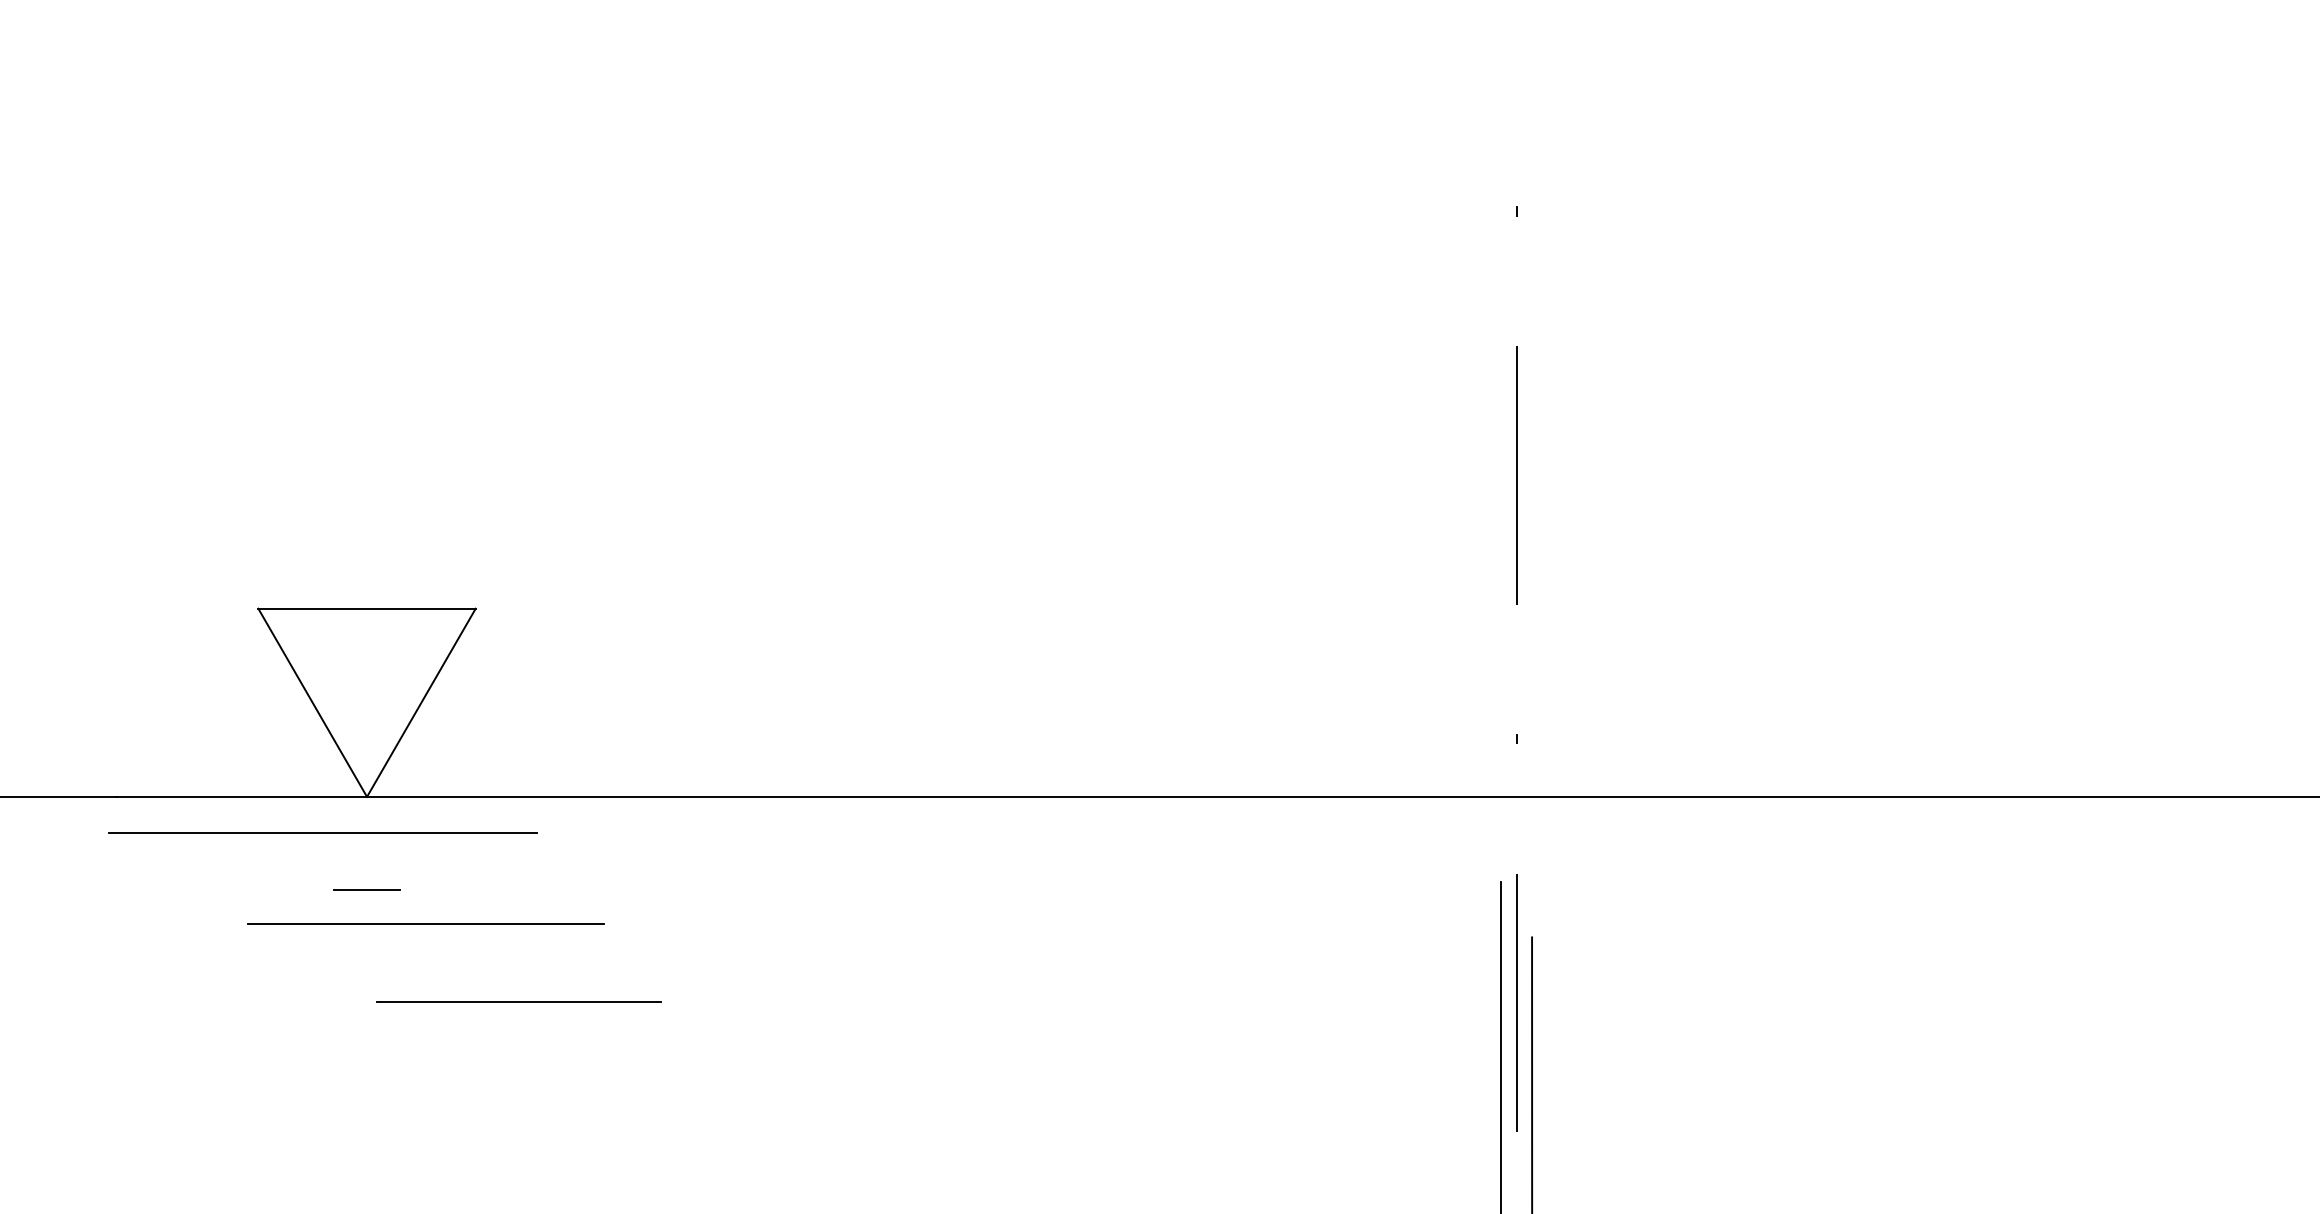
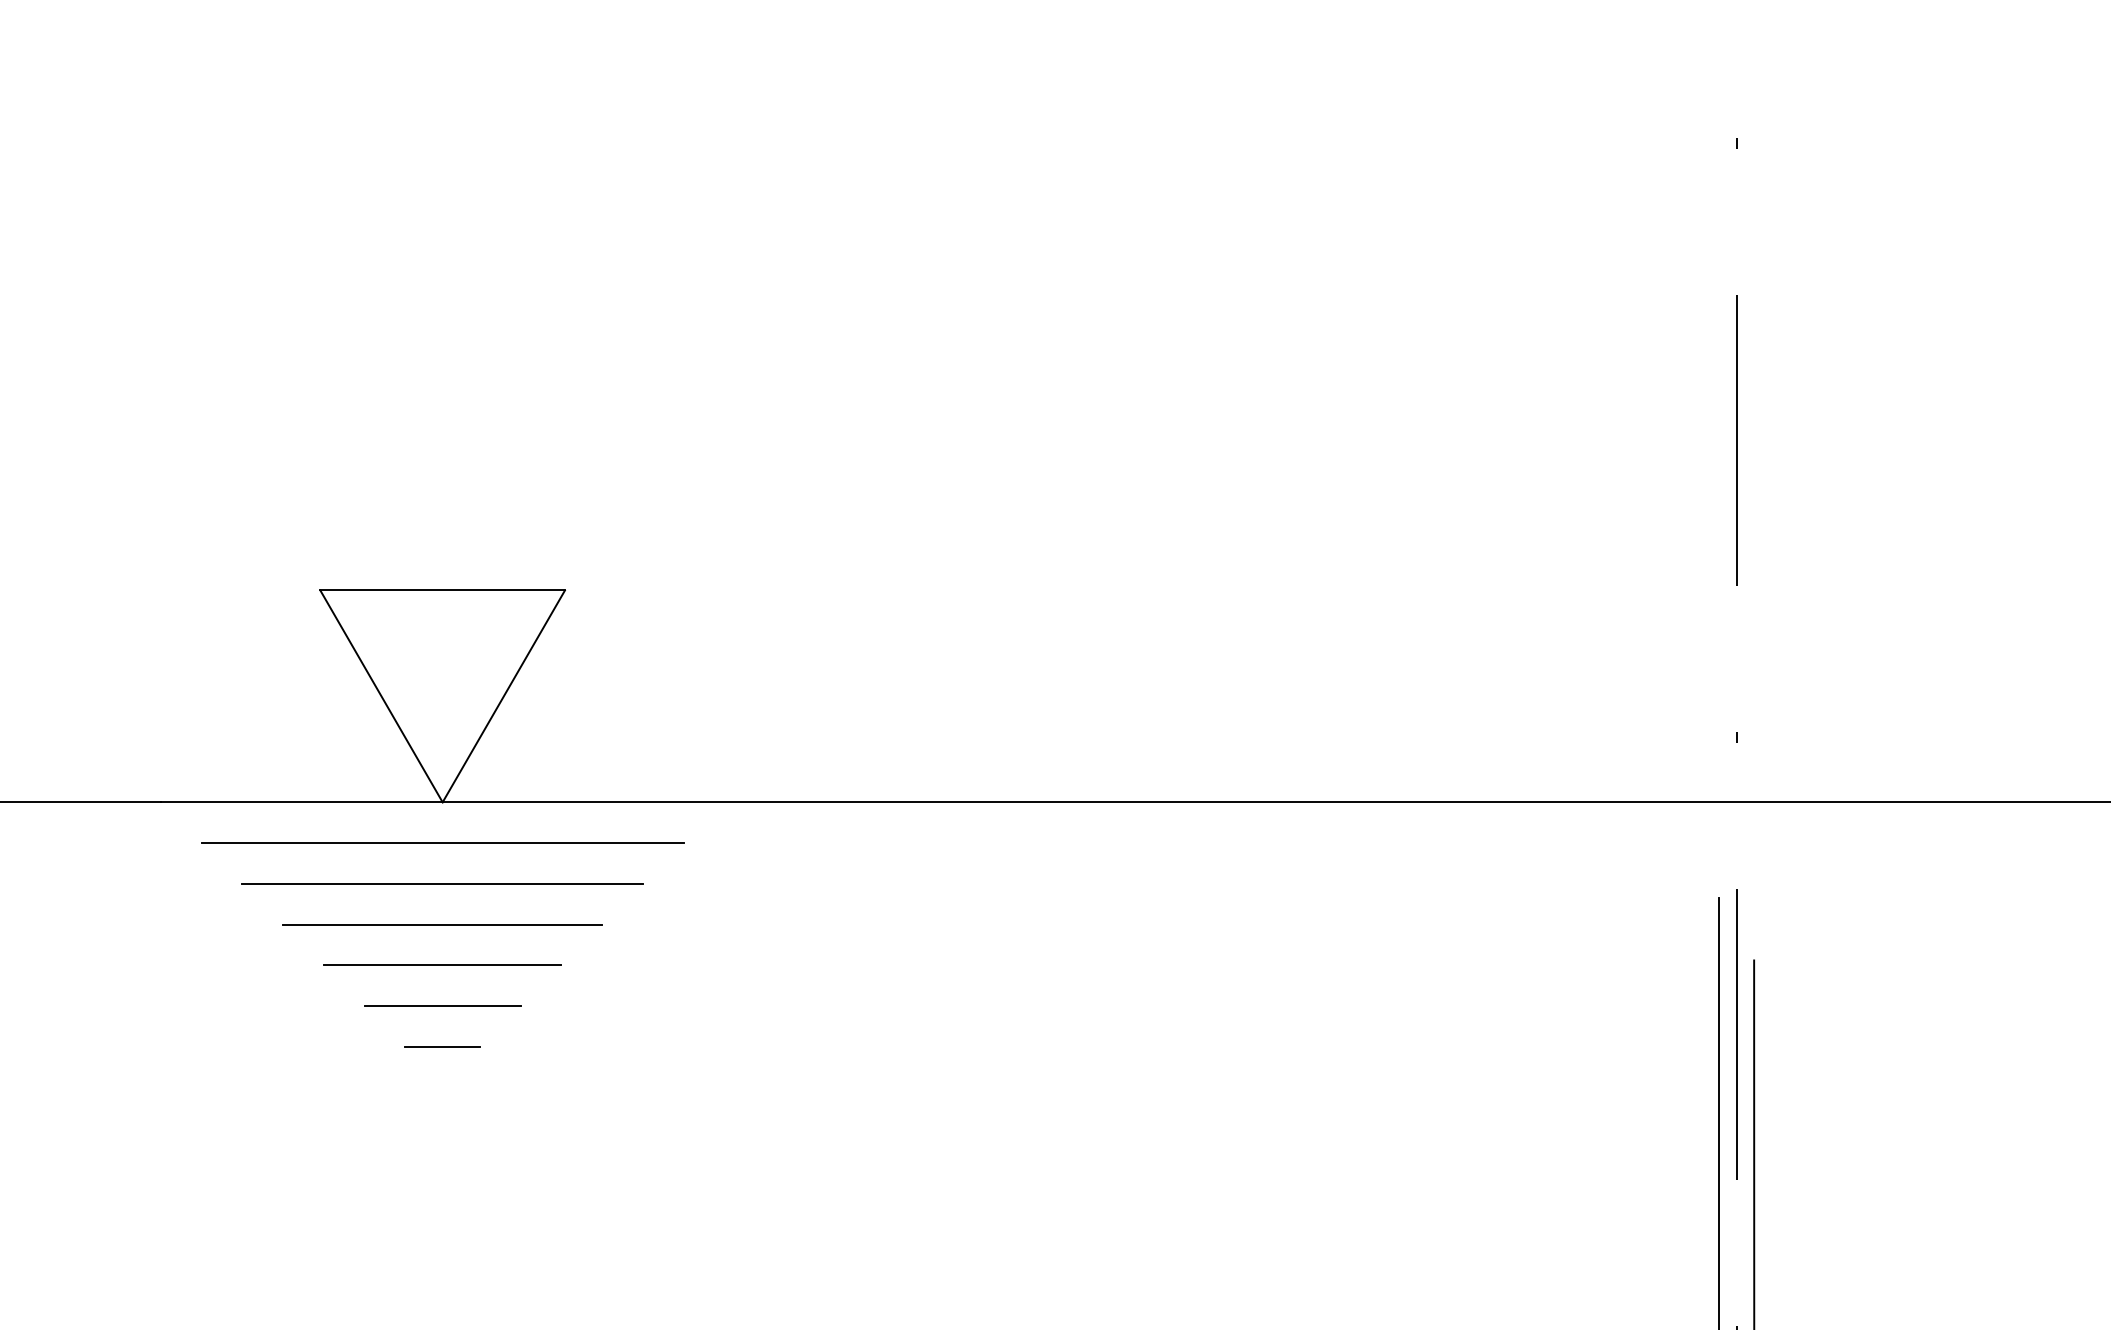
line: (322, 832) -> (442, 842), moved
line: (366, 889) -> (442, 1046), moved
line: (425, 923) -> (442, 882), moved
line: (366, 941) -> (442, 965), added
line: (366, 977) -> (442, 1005), added
line: (518, 1001) -> (442, 924), moved

